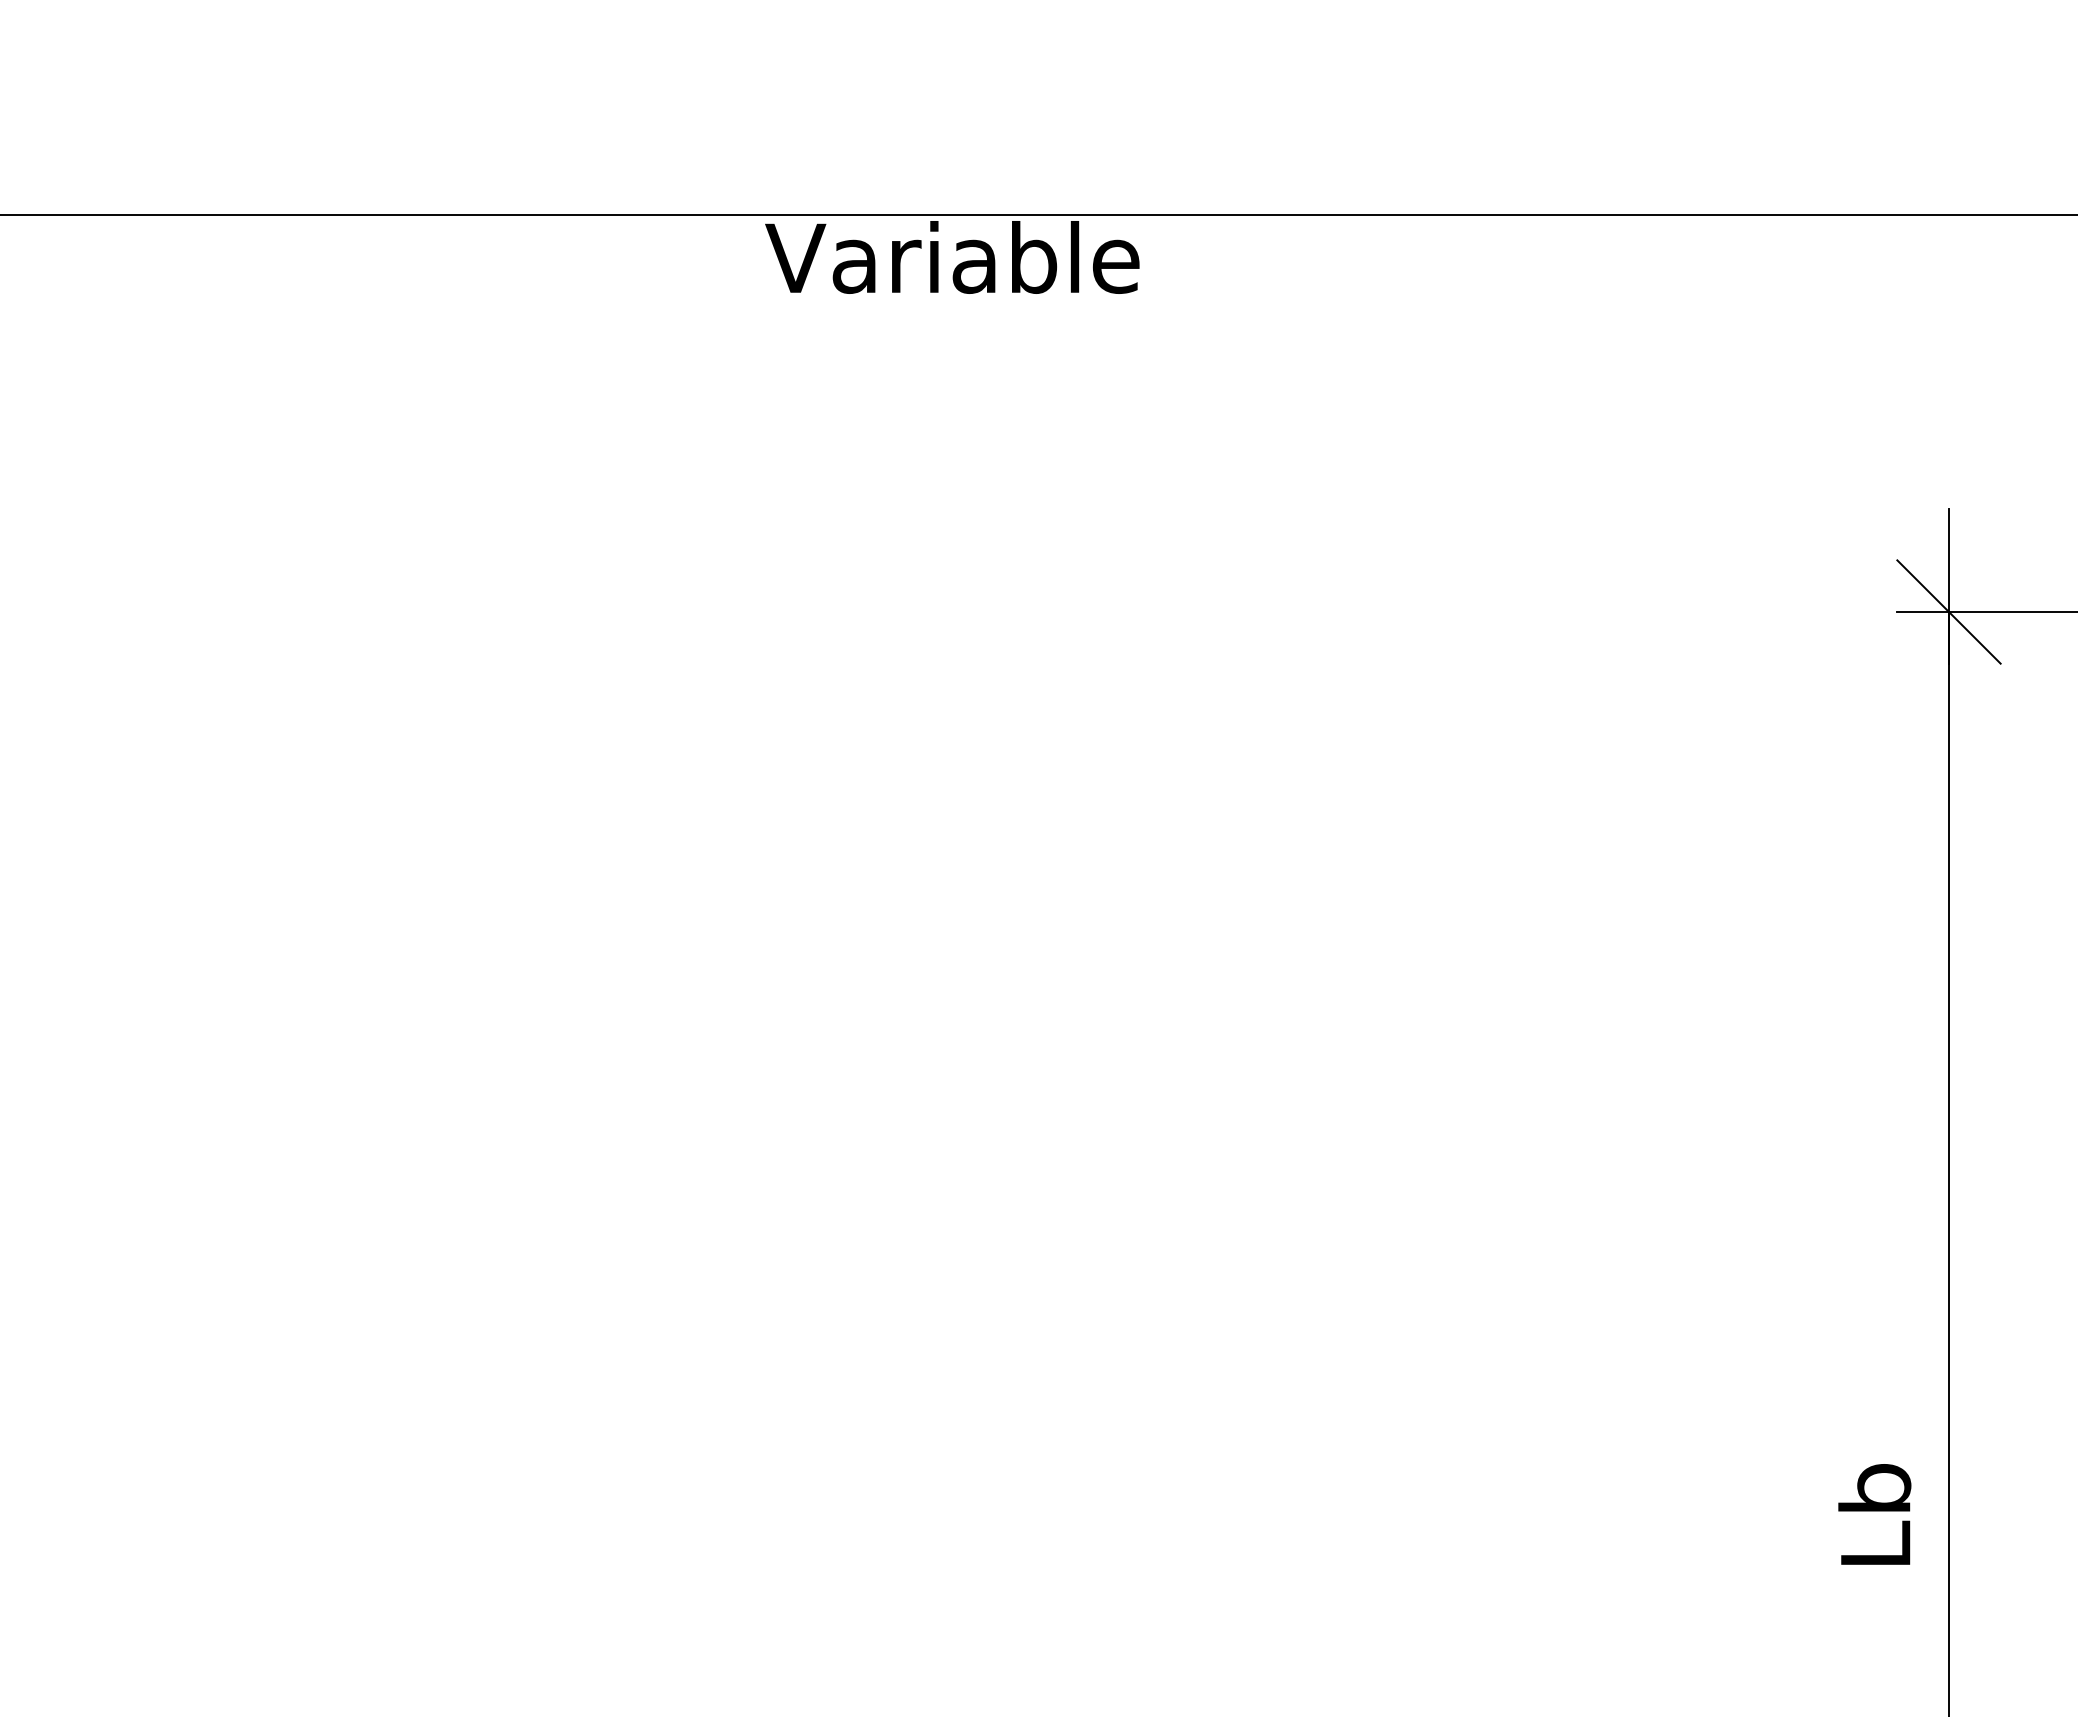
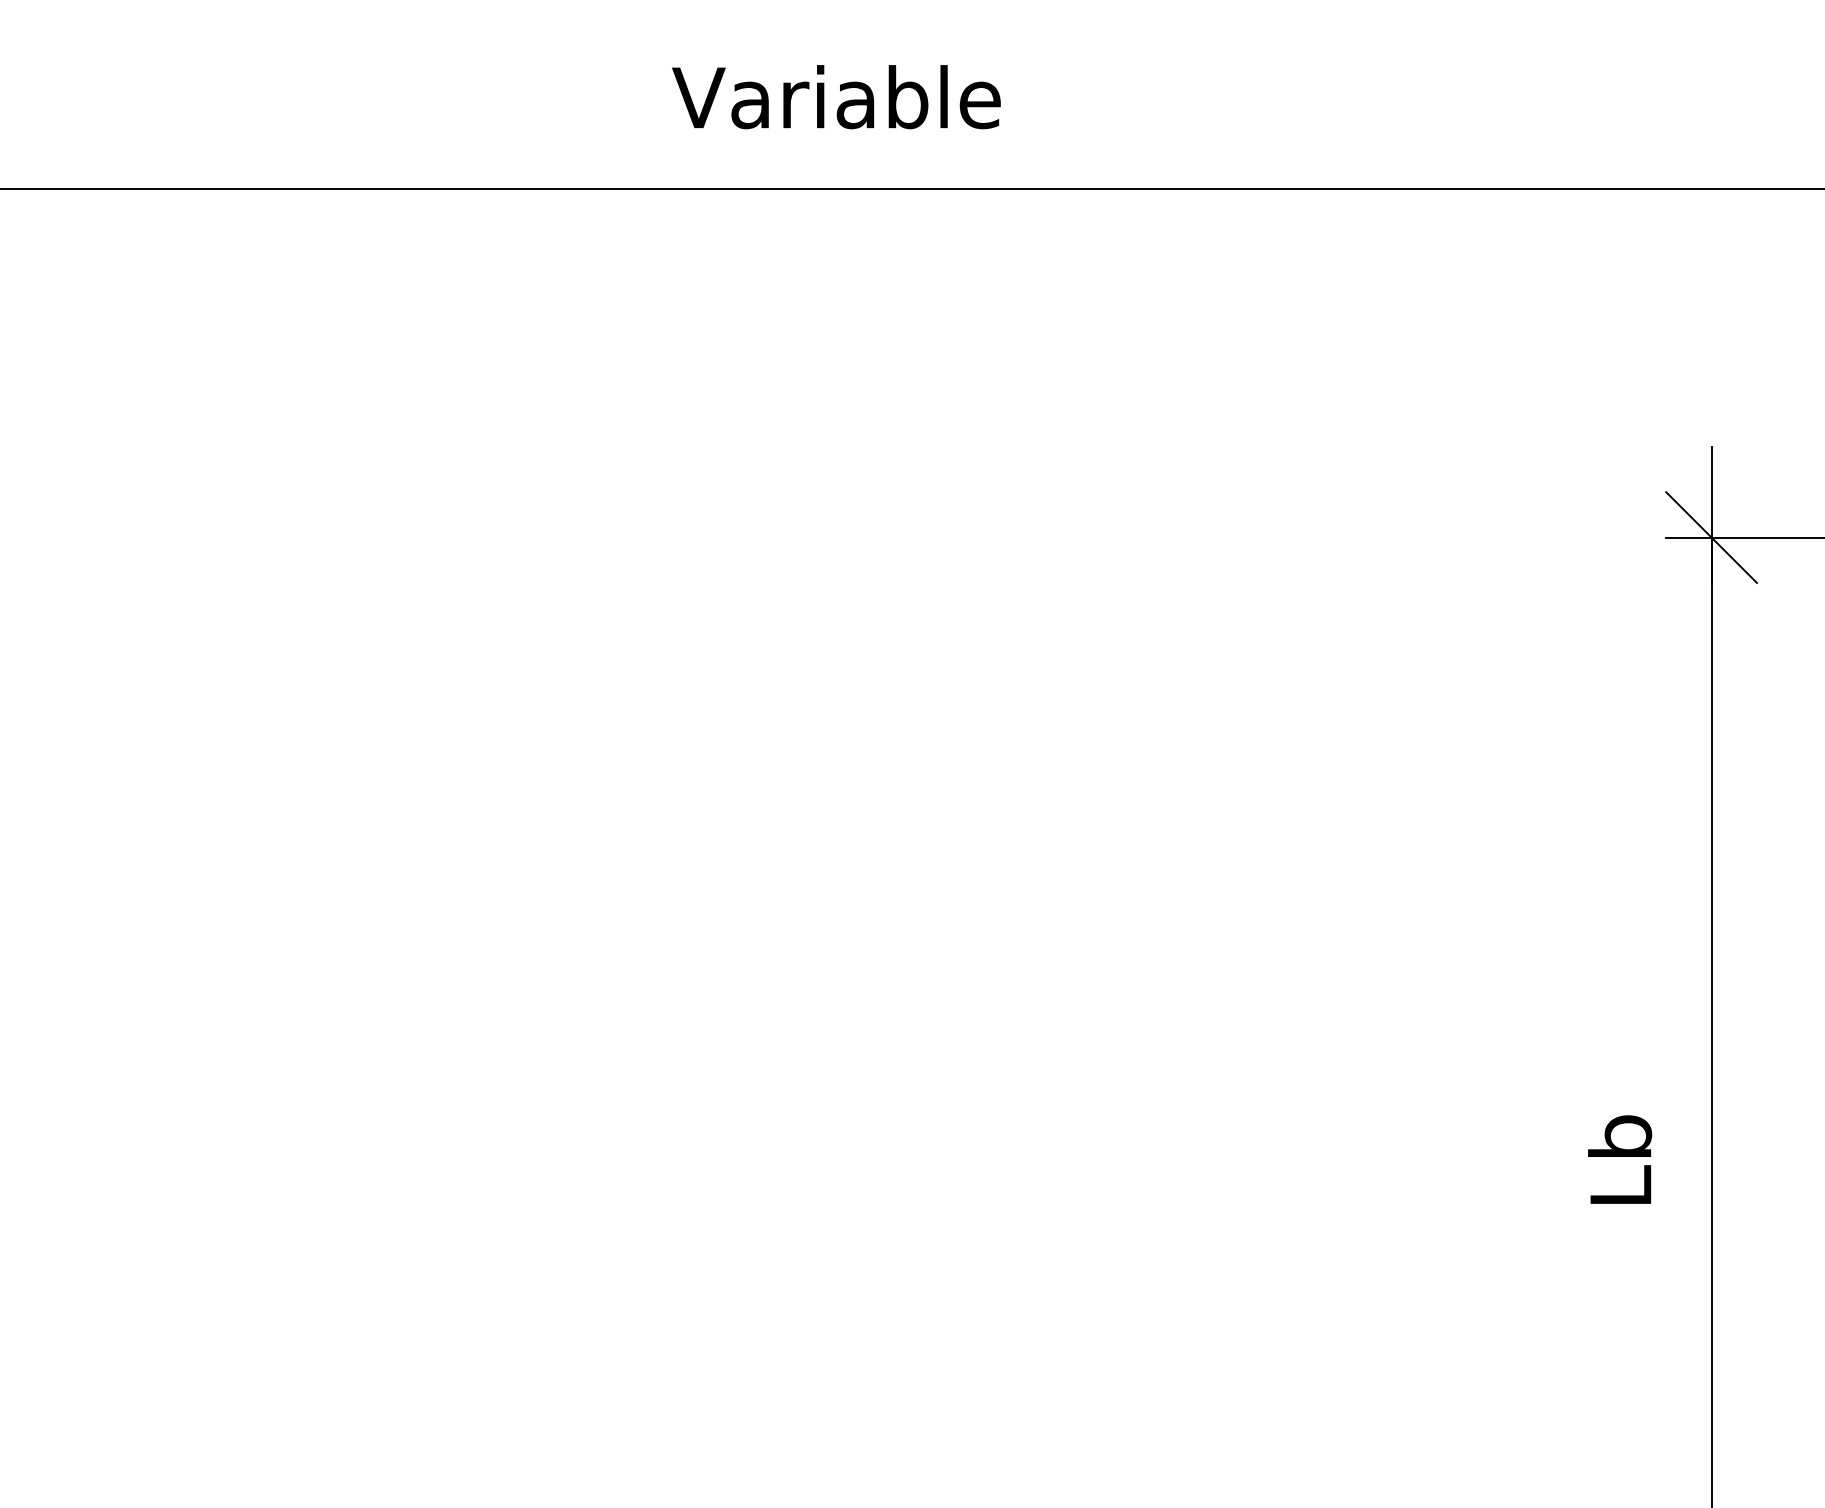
text: (952, 257) -> (836, 97), moved
text: (1874, 1514) -> (1619, 1159), moved

